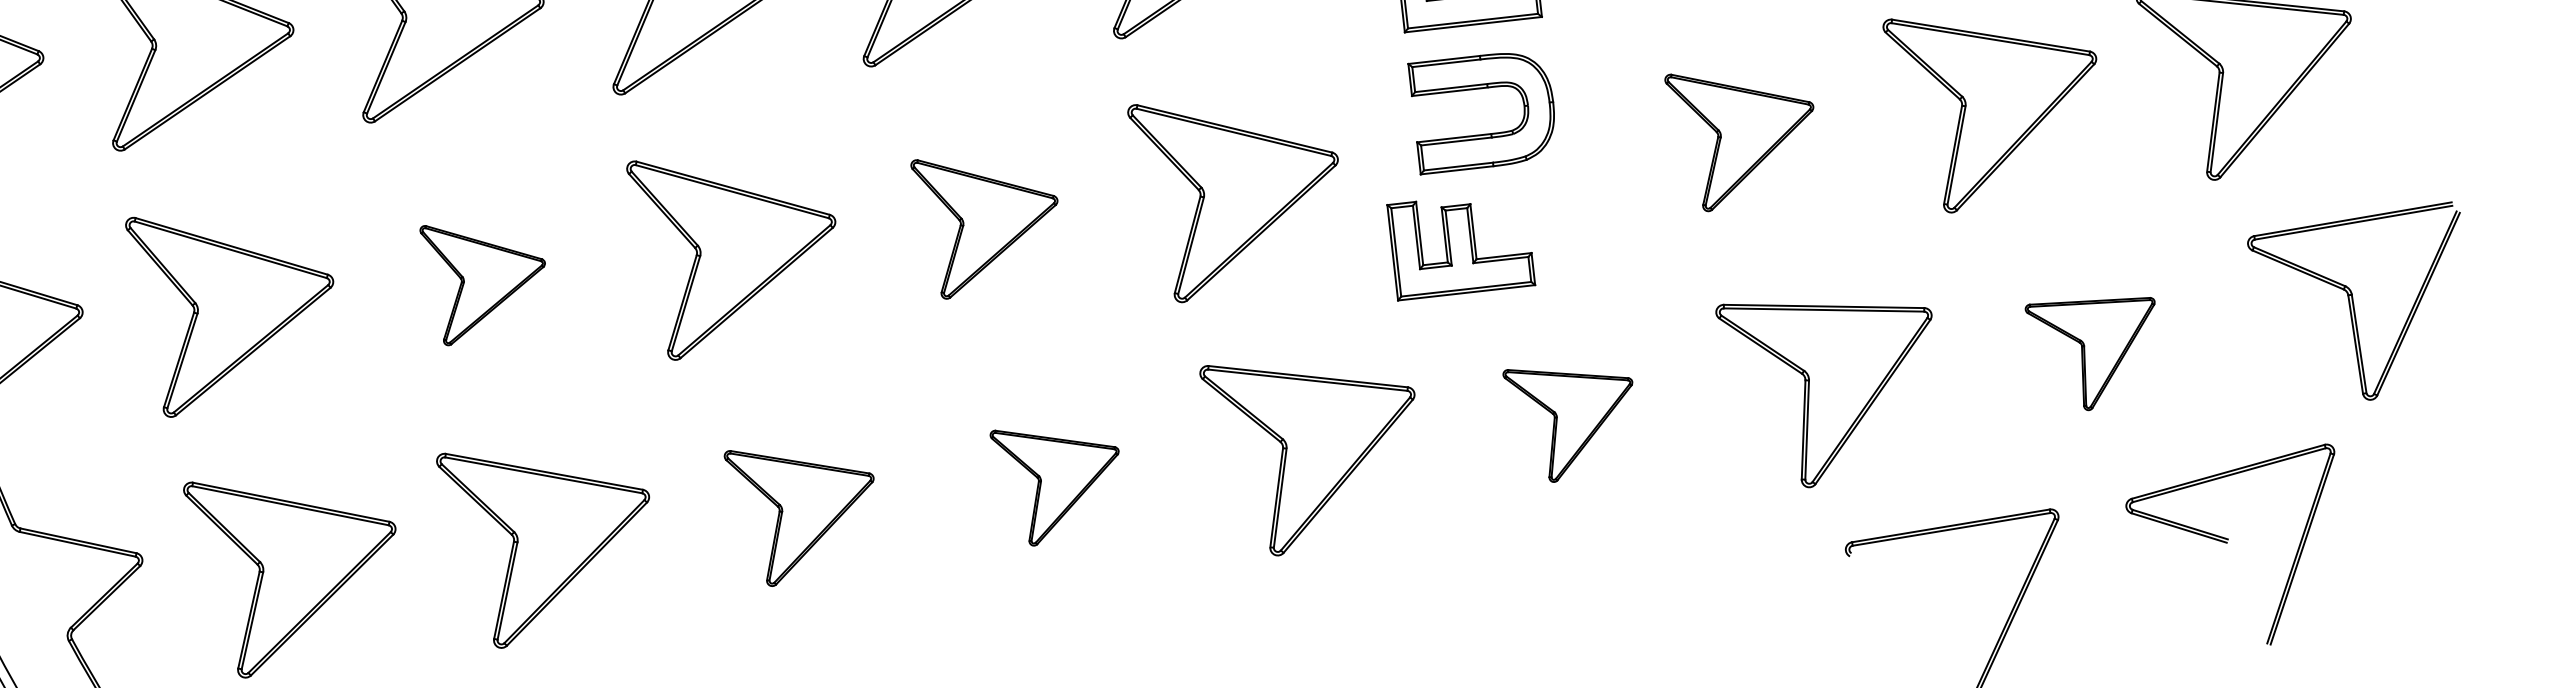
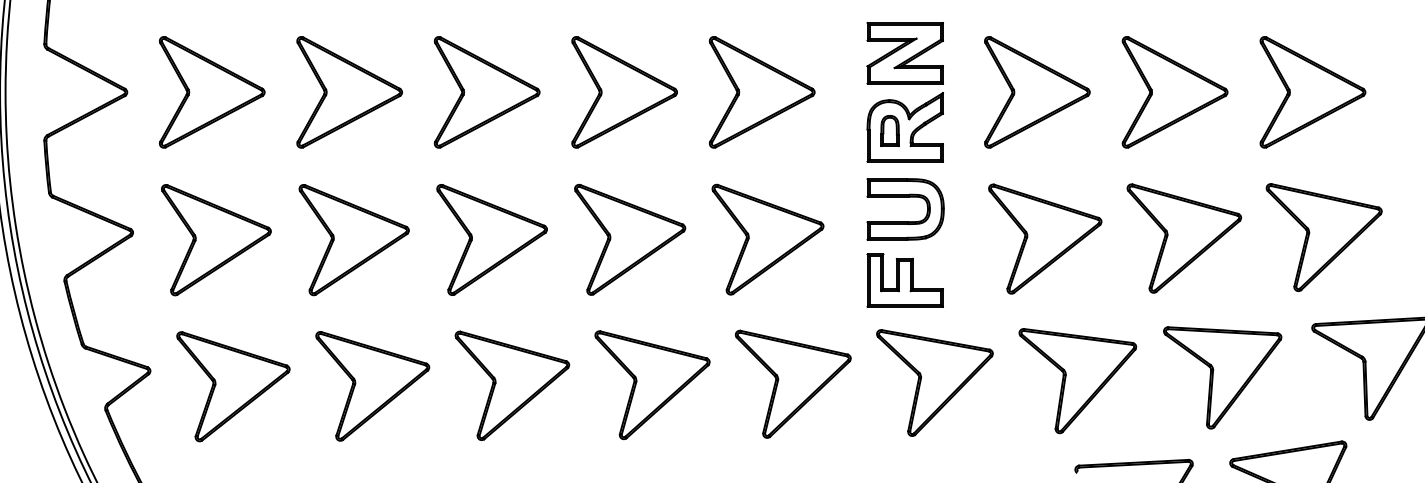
part: (1744, 135) -> (1045, 238), size x1.43
part: (989, 222) -> (630, 239), size x1.43
part: (1459, 245) -> (904, 280), moved
part: (485, 280) -> (353, 240), size x1.67
part: (2094, 352) -> (1222, 377), size x1.67
part: (1571, 420) -> (934, 382), size x1.67
part: (1059, 483) -> (652, 385), size x1.67
part: (804, 512) -> (512, 385), size x1.43

